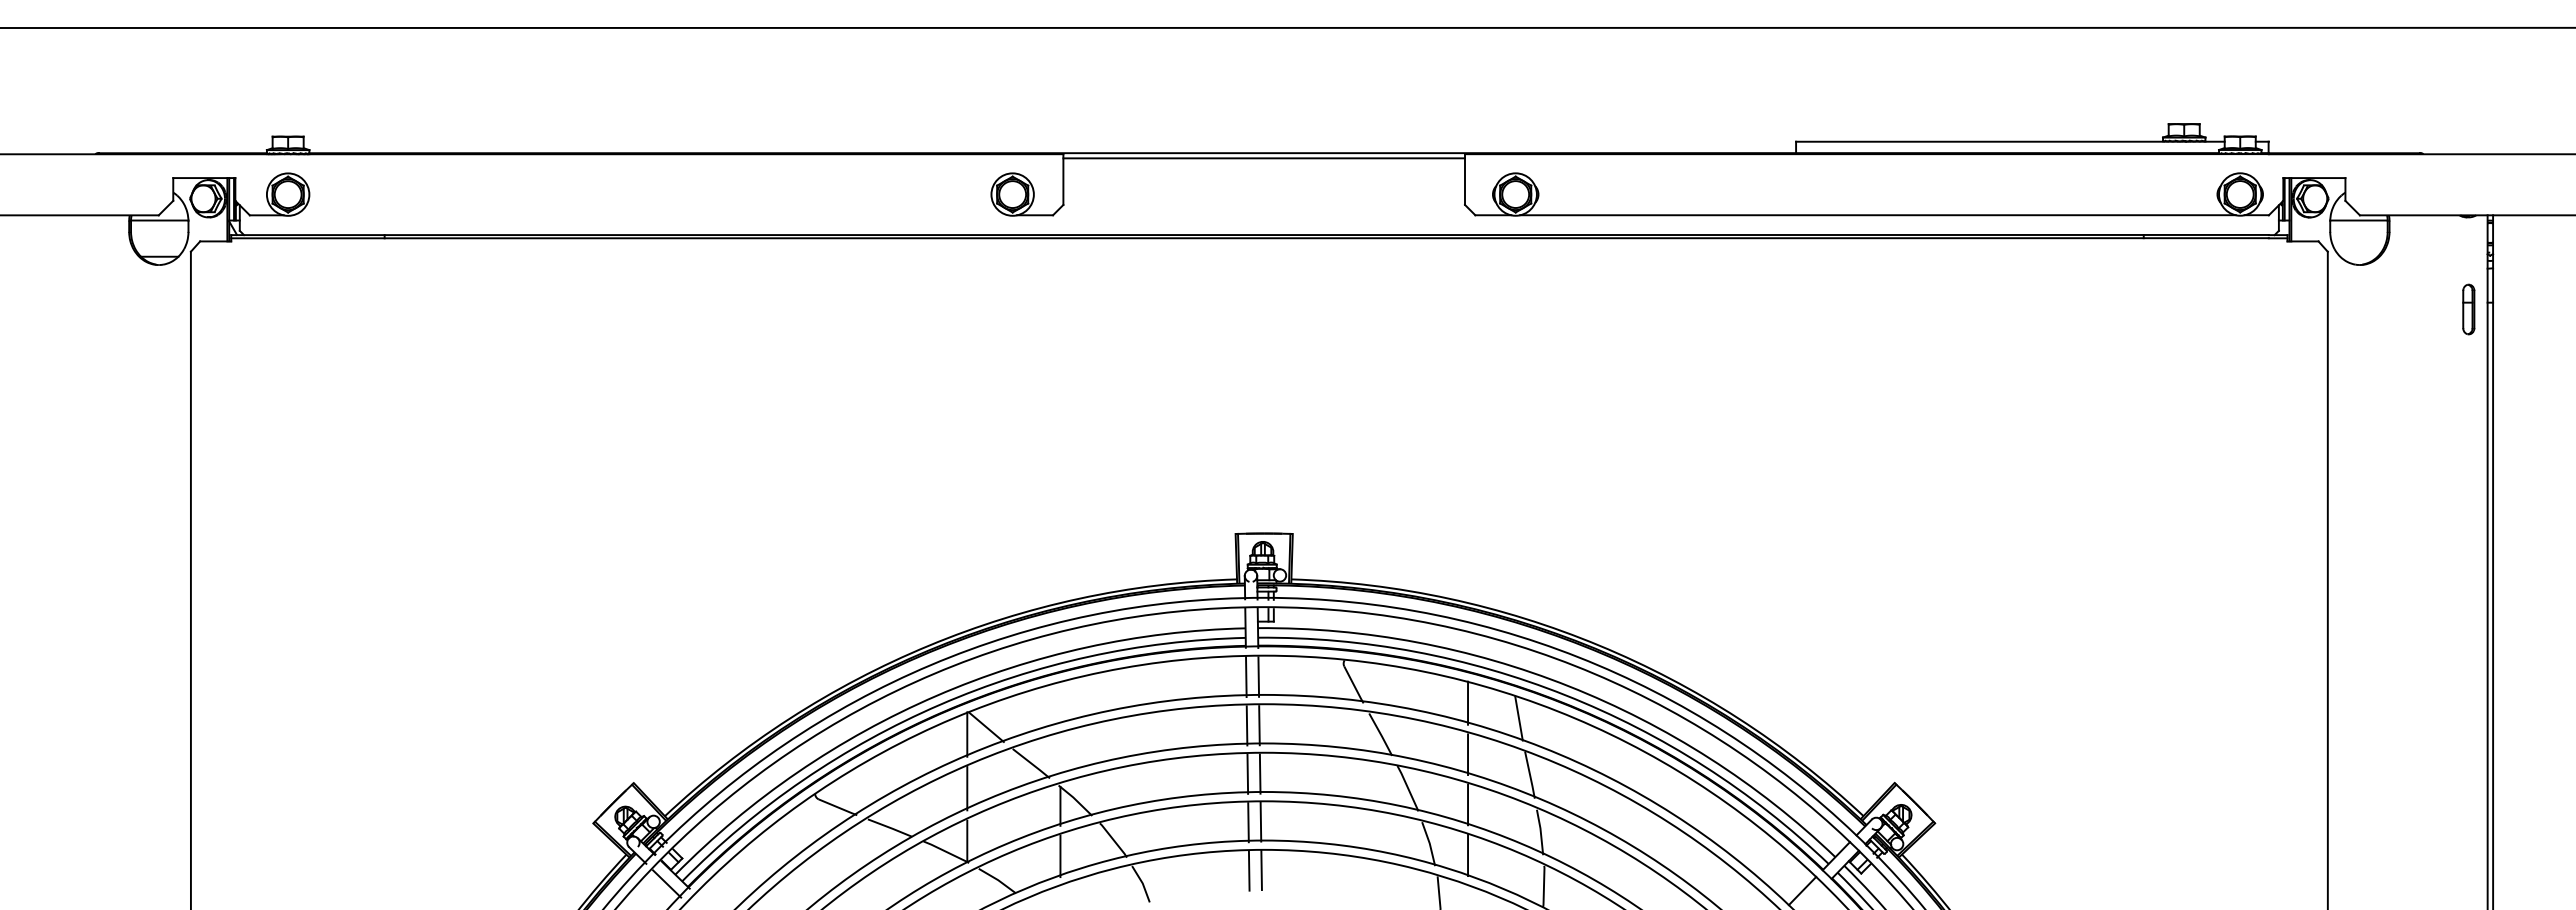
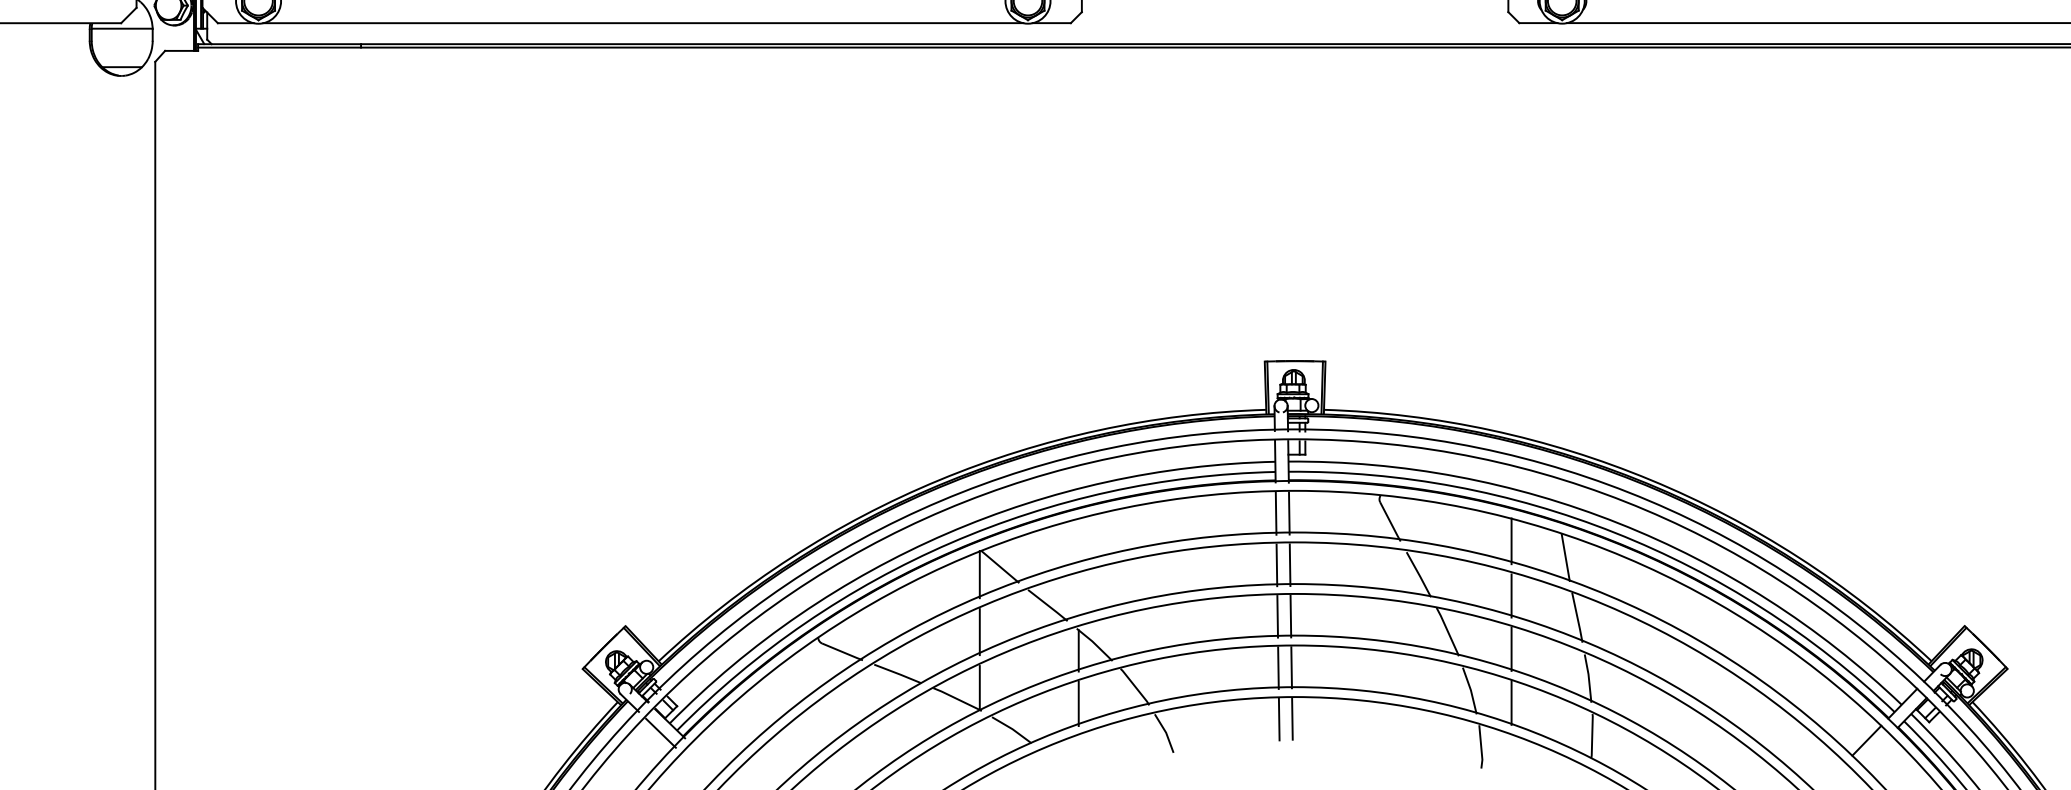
line: (650, 215) -> (643, 23), added

